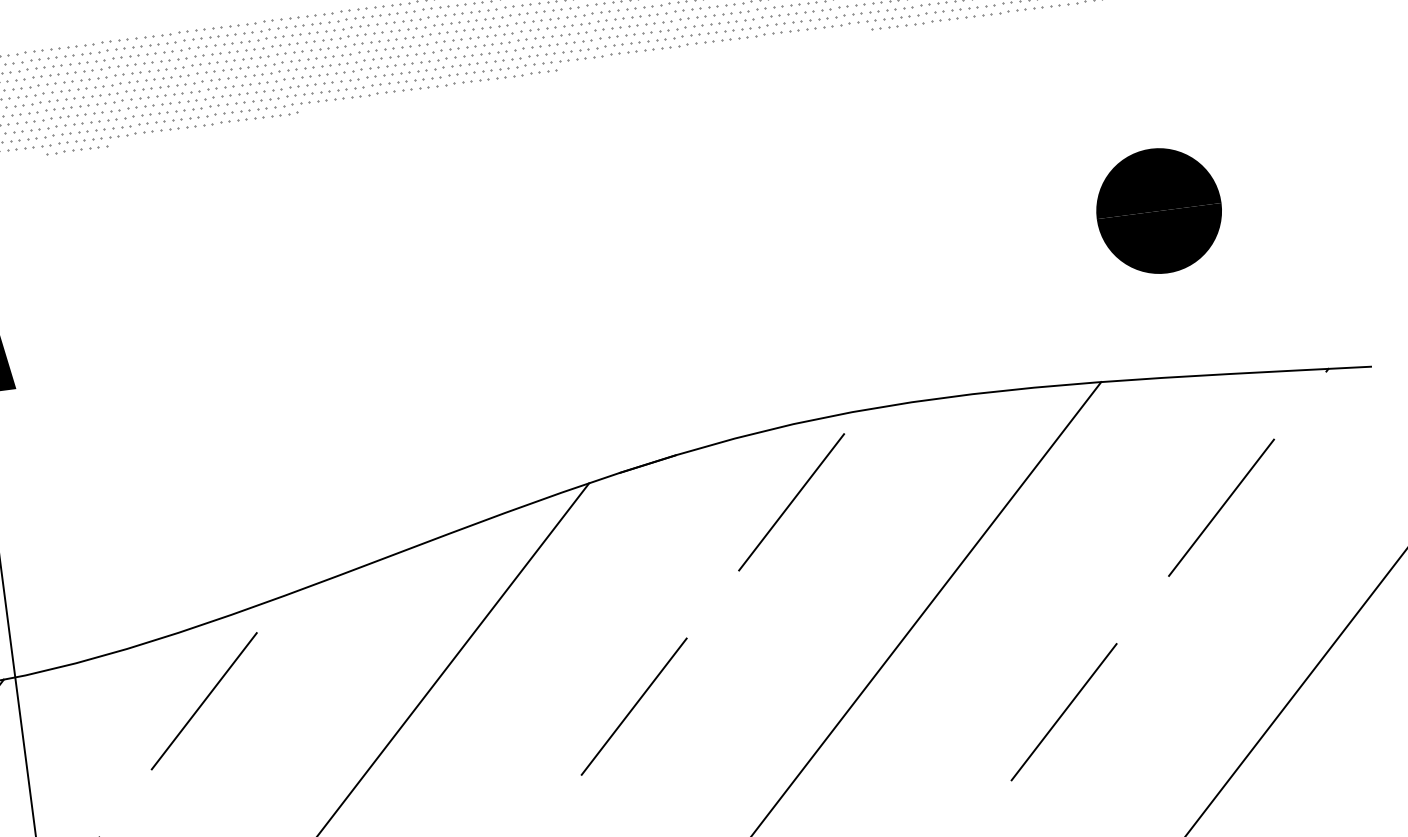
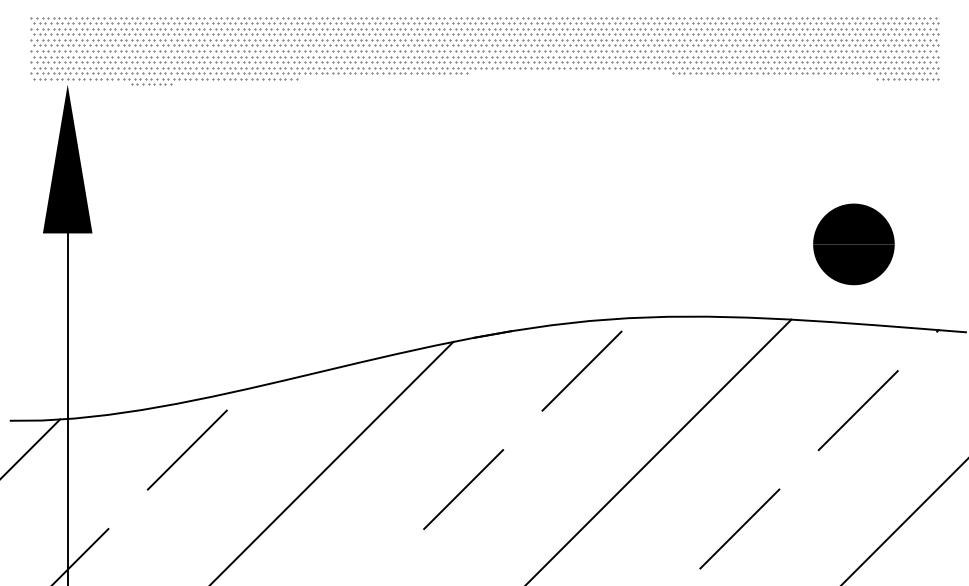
part: (1158, 211) -> (853, 244), moved

